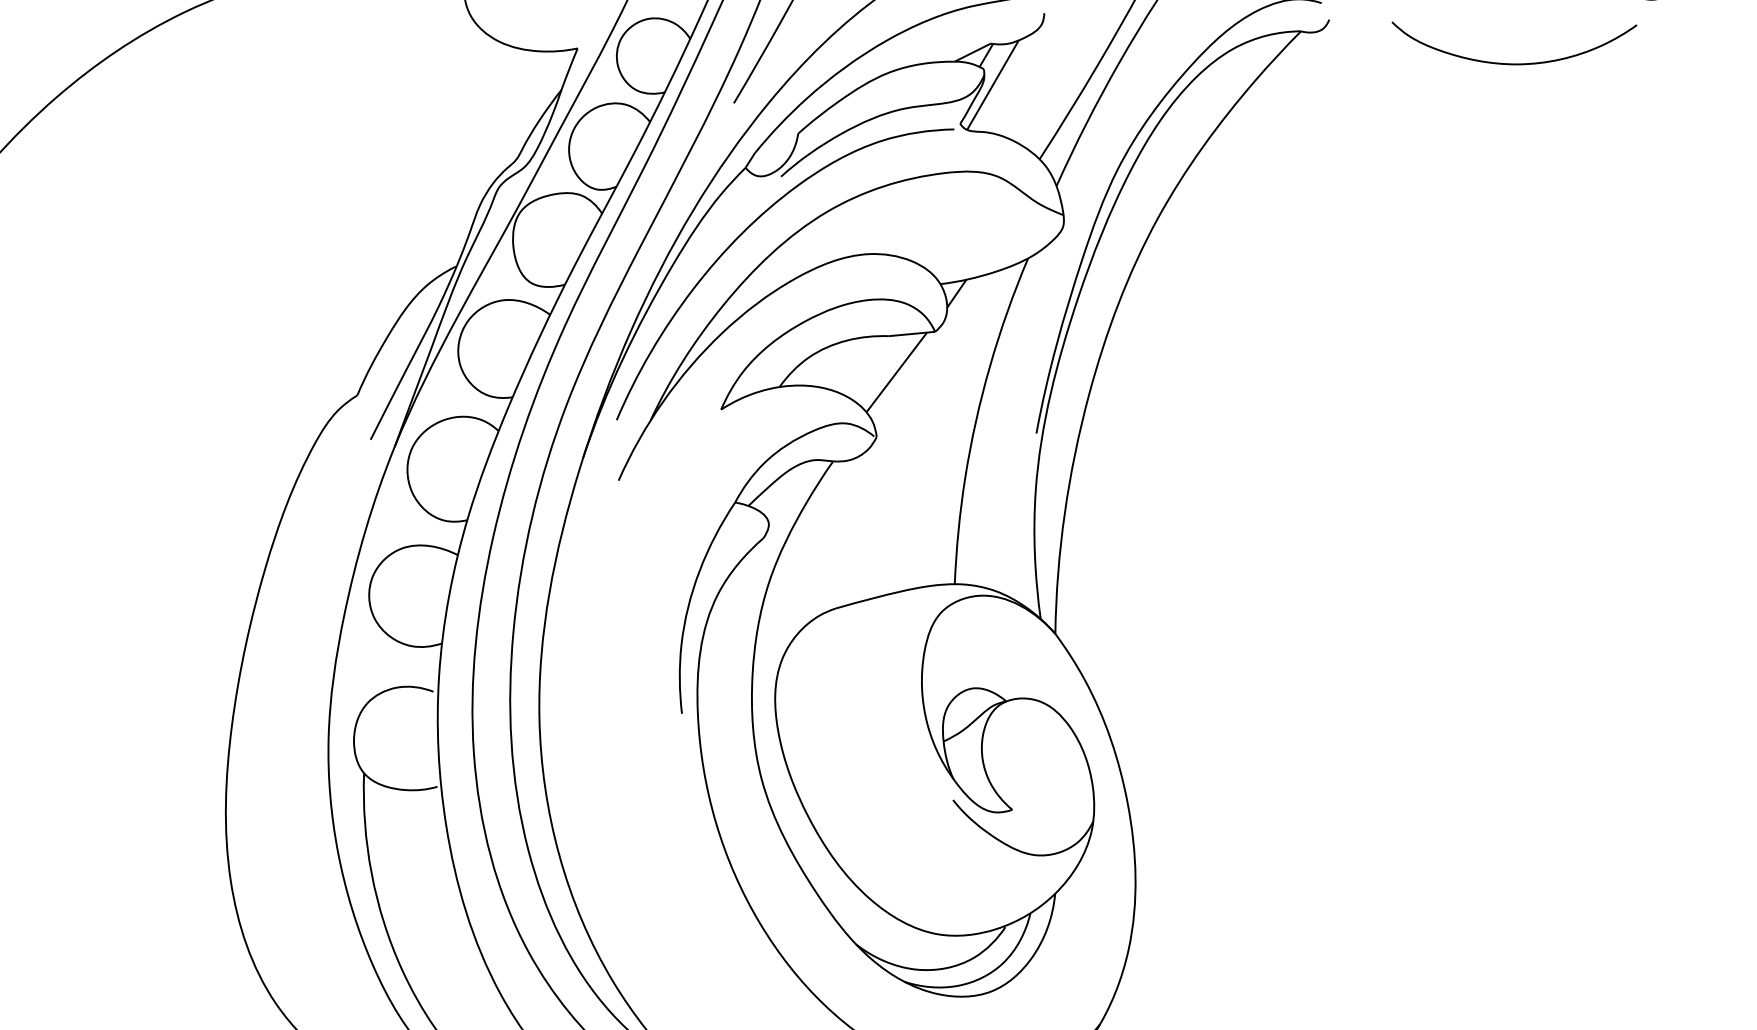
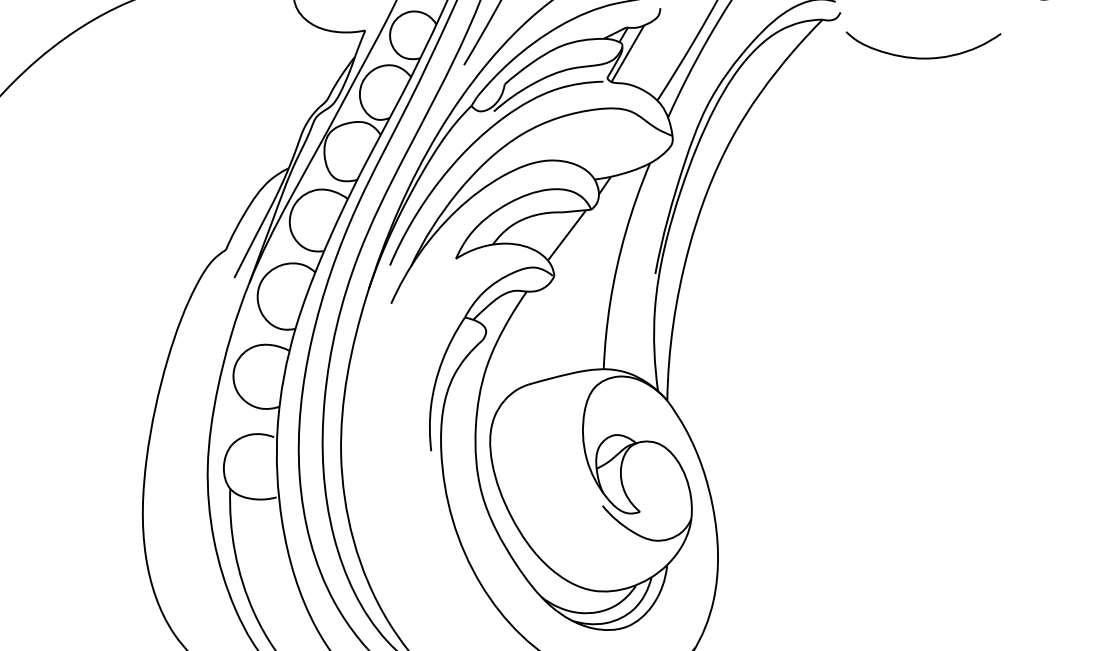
curve: (1514, 62) -> (923, 57), moved

